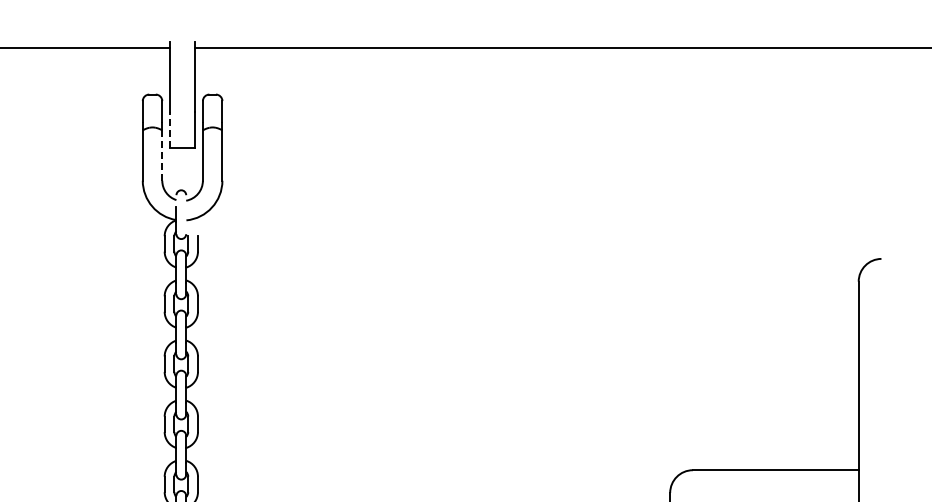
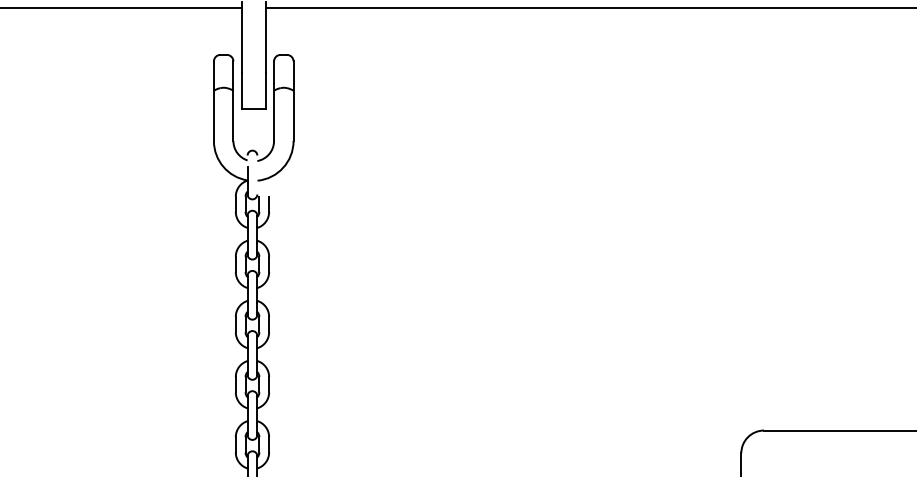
line: (170, 130) -> (241, 90), dashed -> solid
line: (162, 155) -> (233, 115), dashed -> solid

